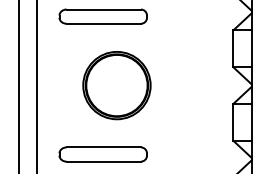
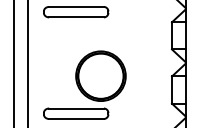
part: (116, 85) -> (100, 76), moved

